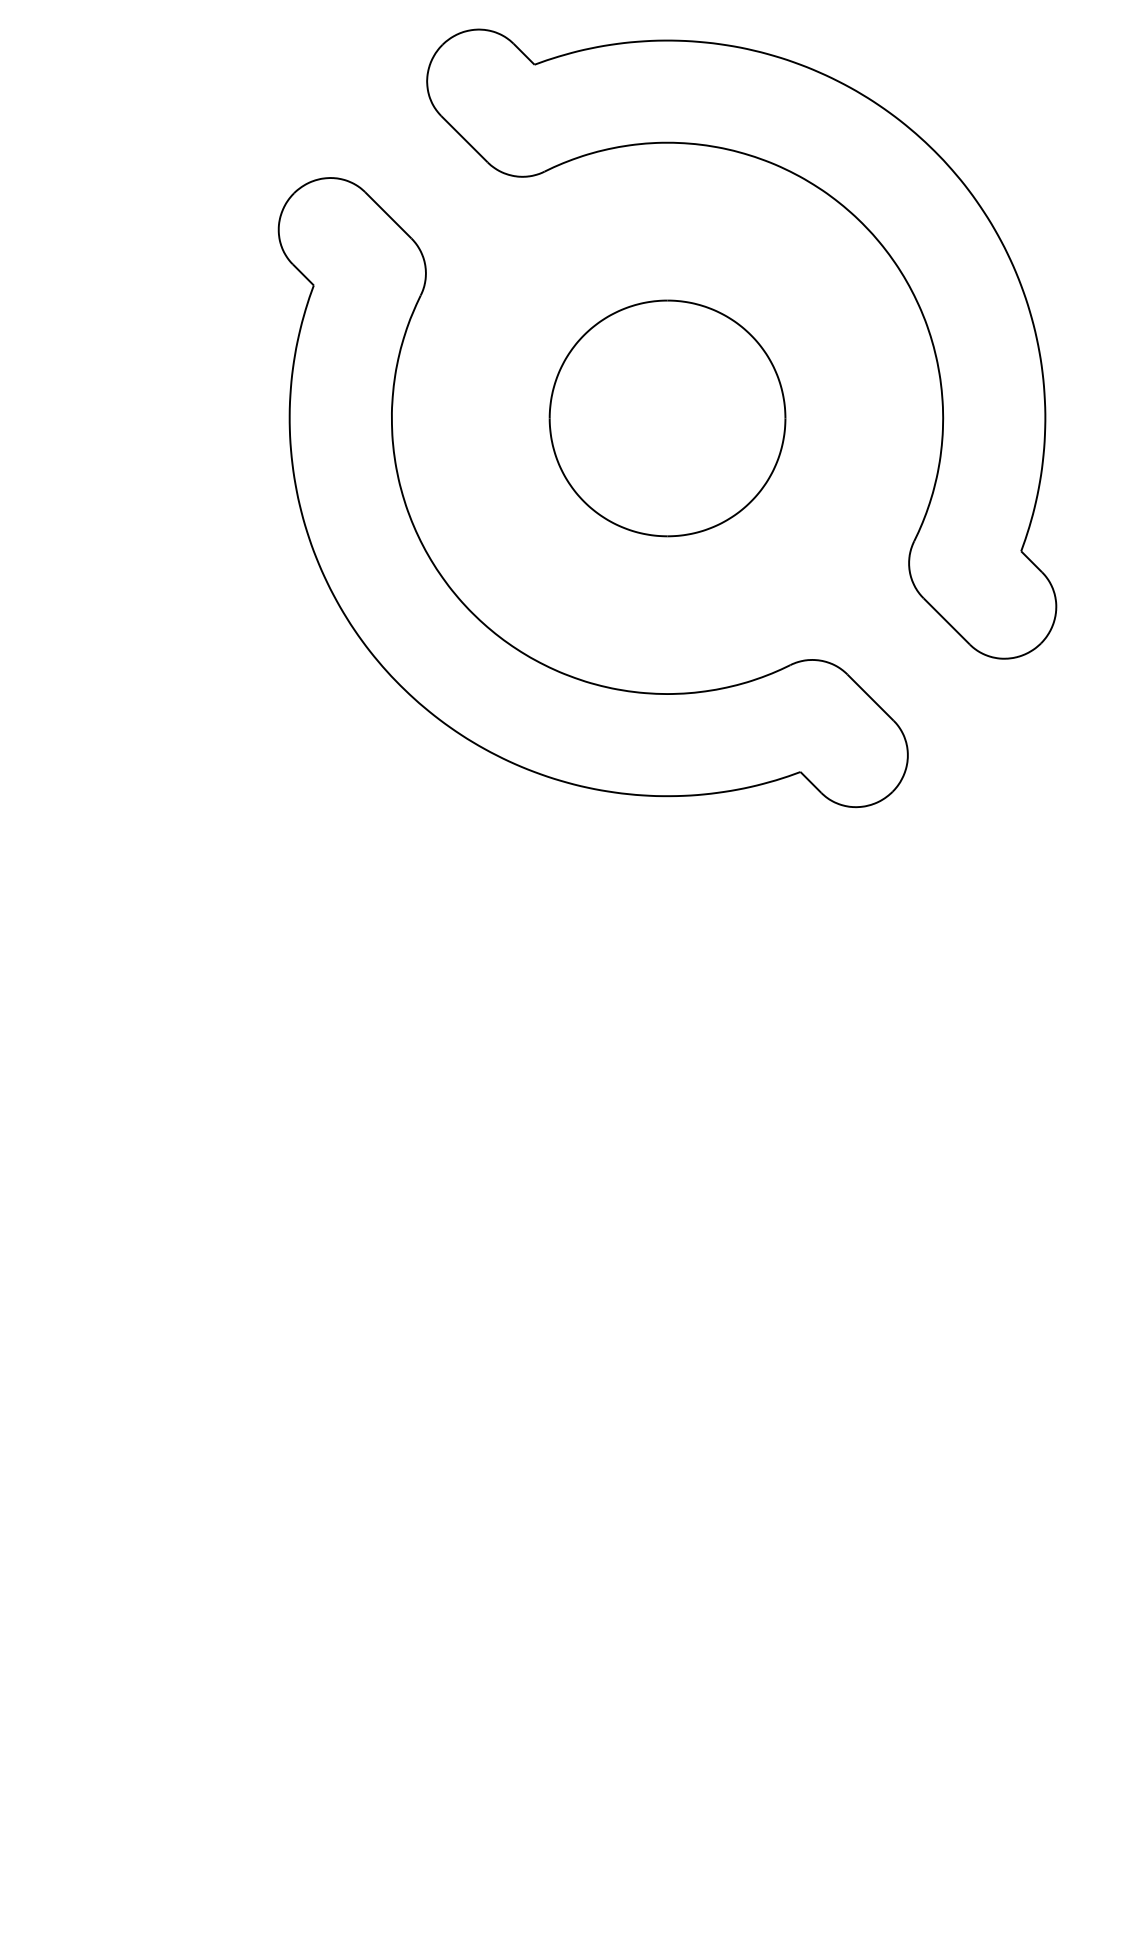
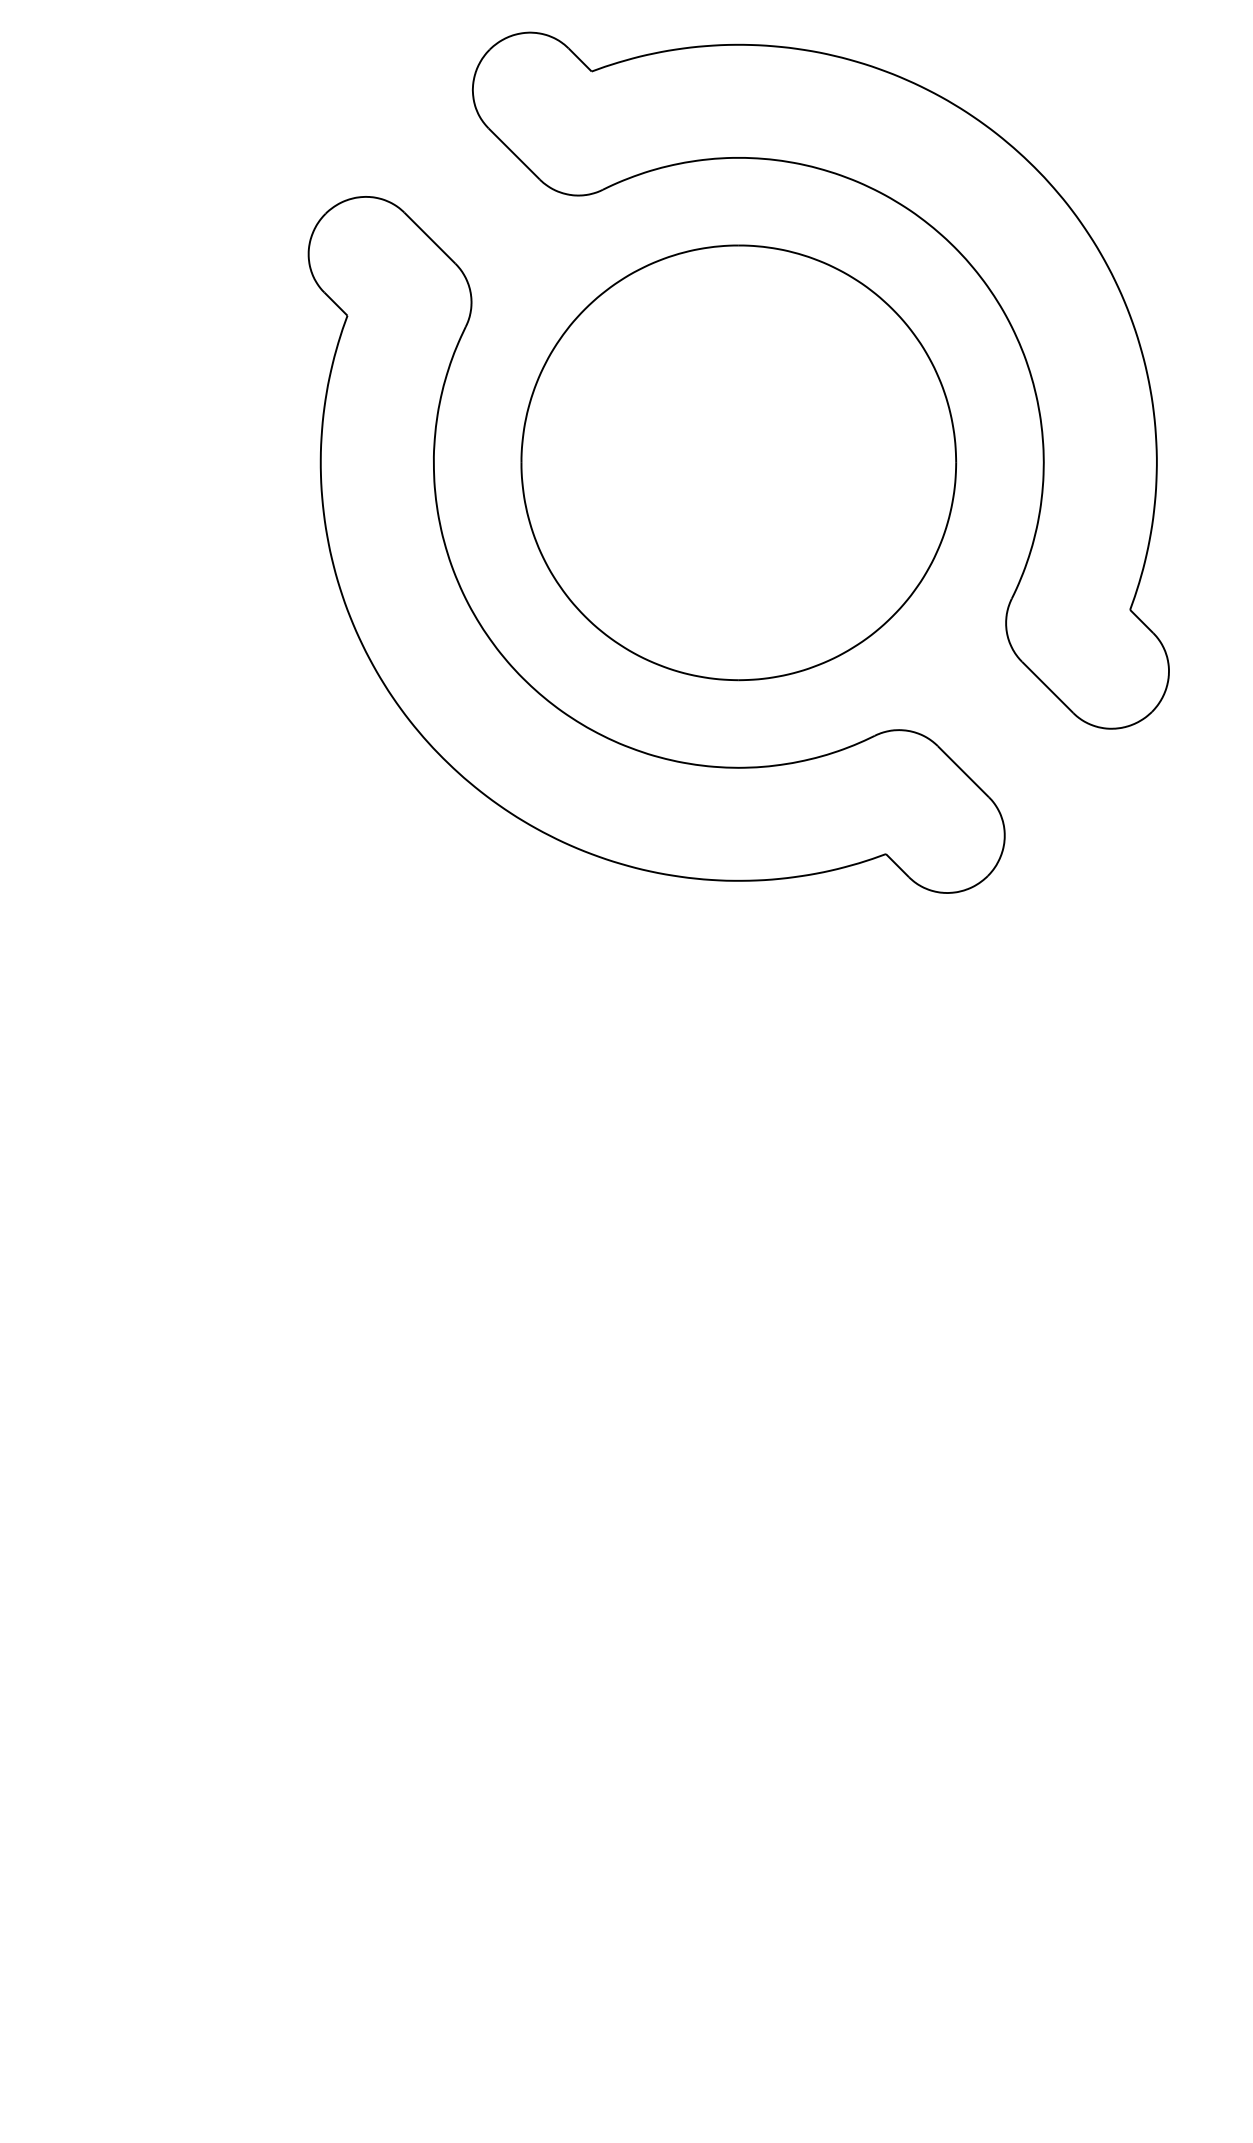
part: (667, 418) -> (738, 462), size x1.67

